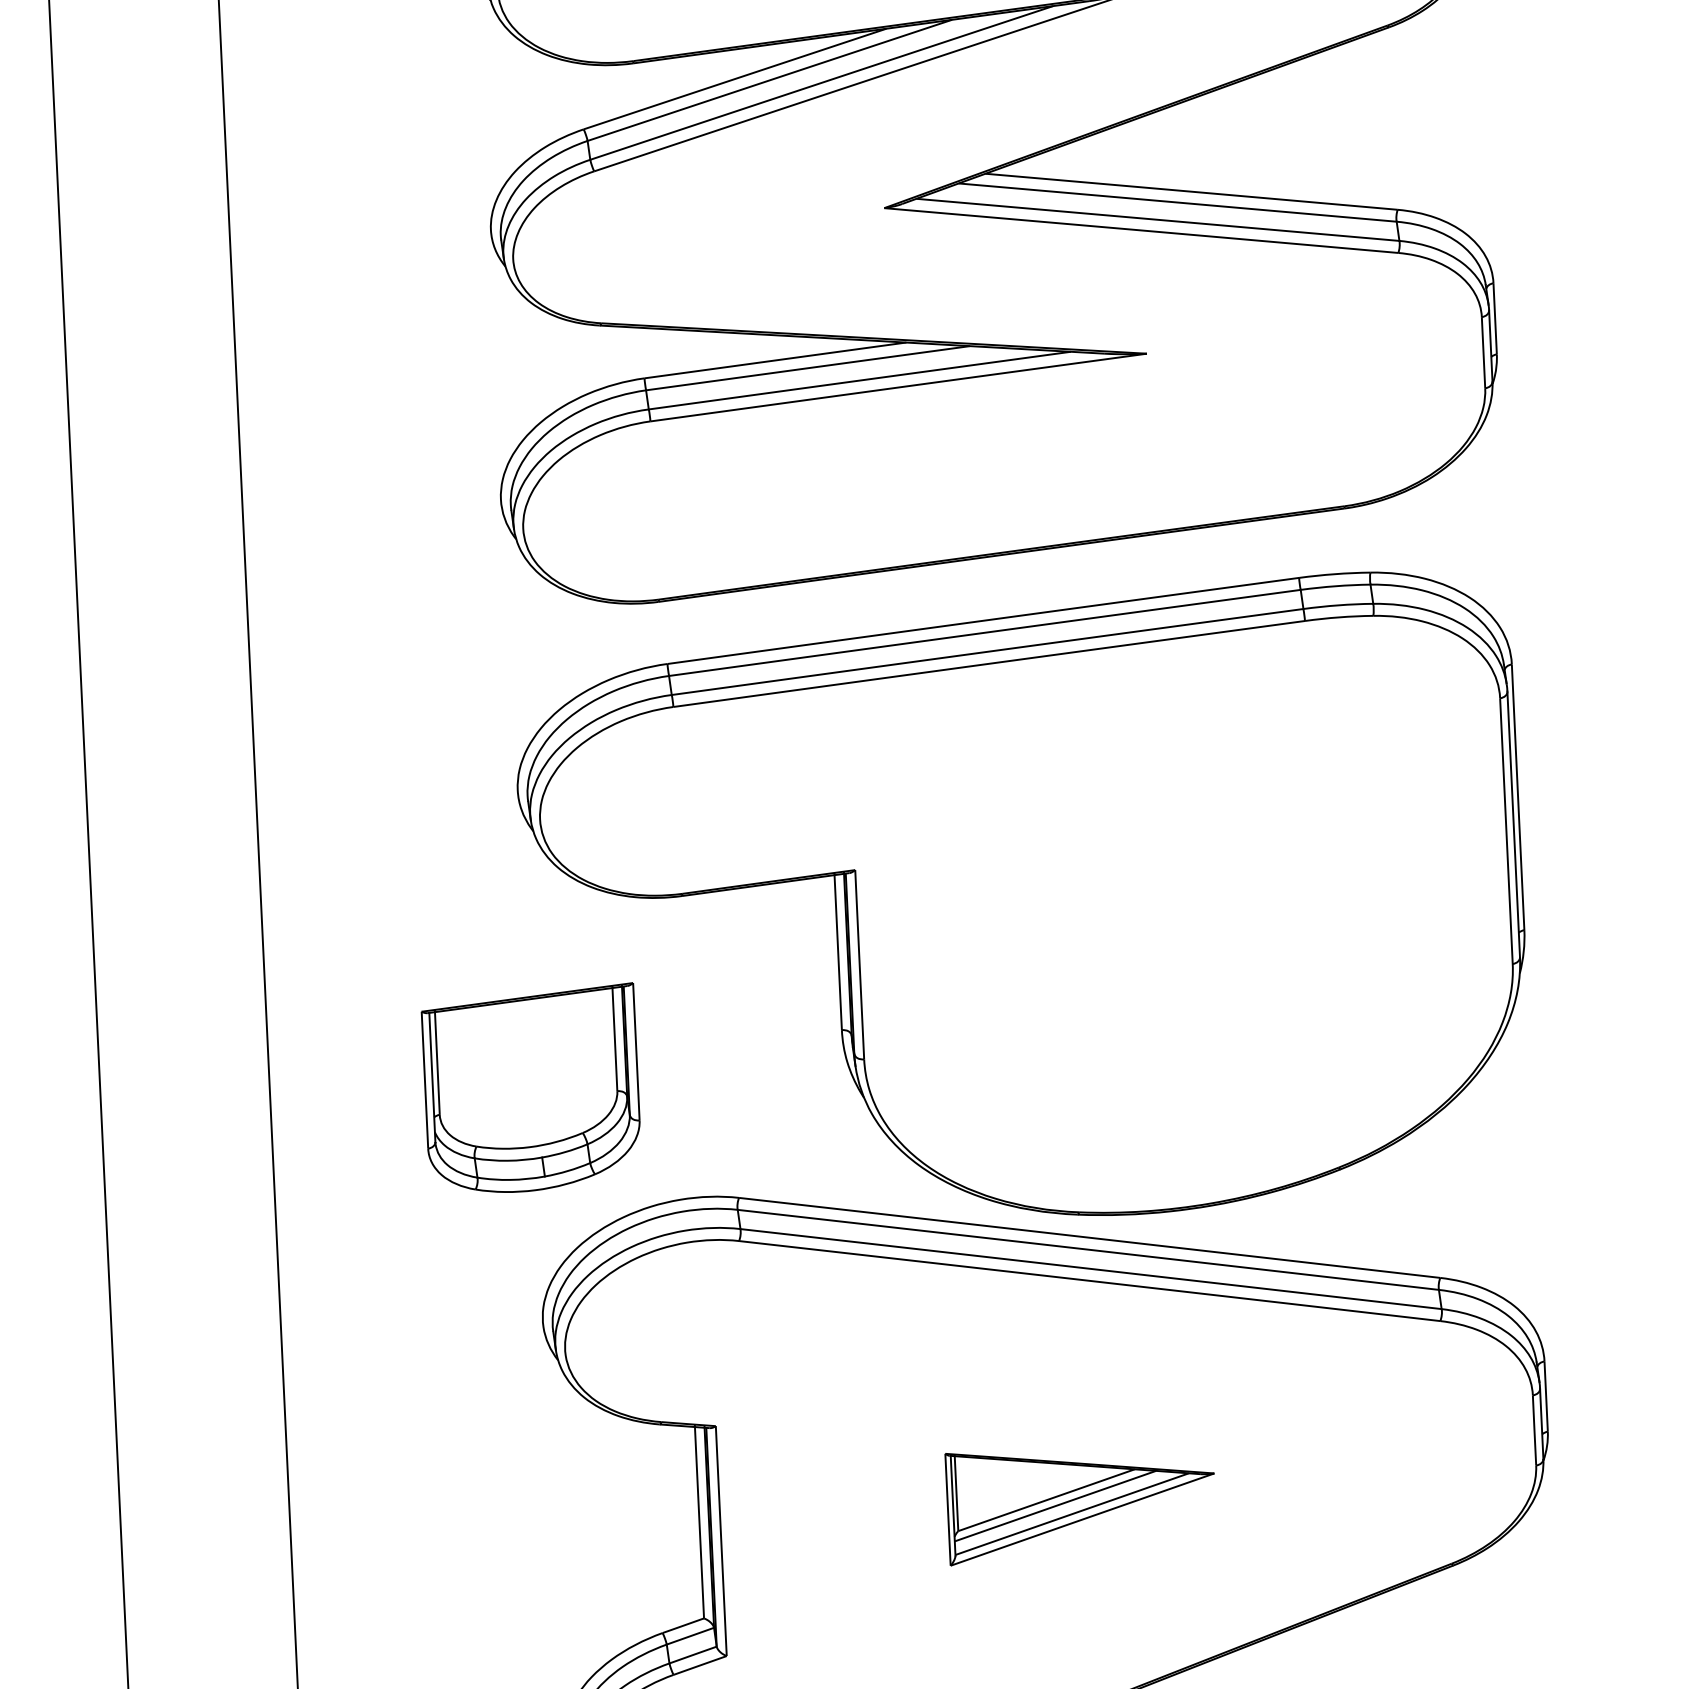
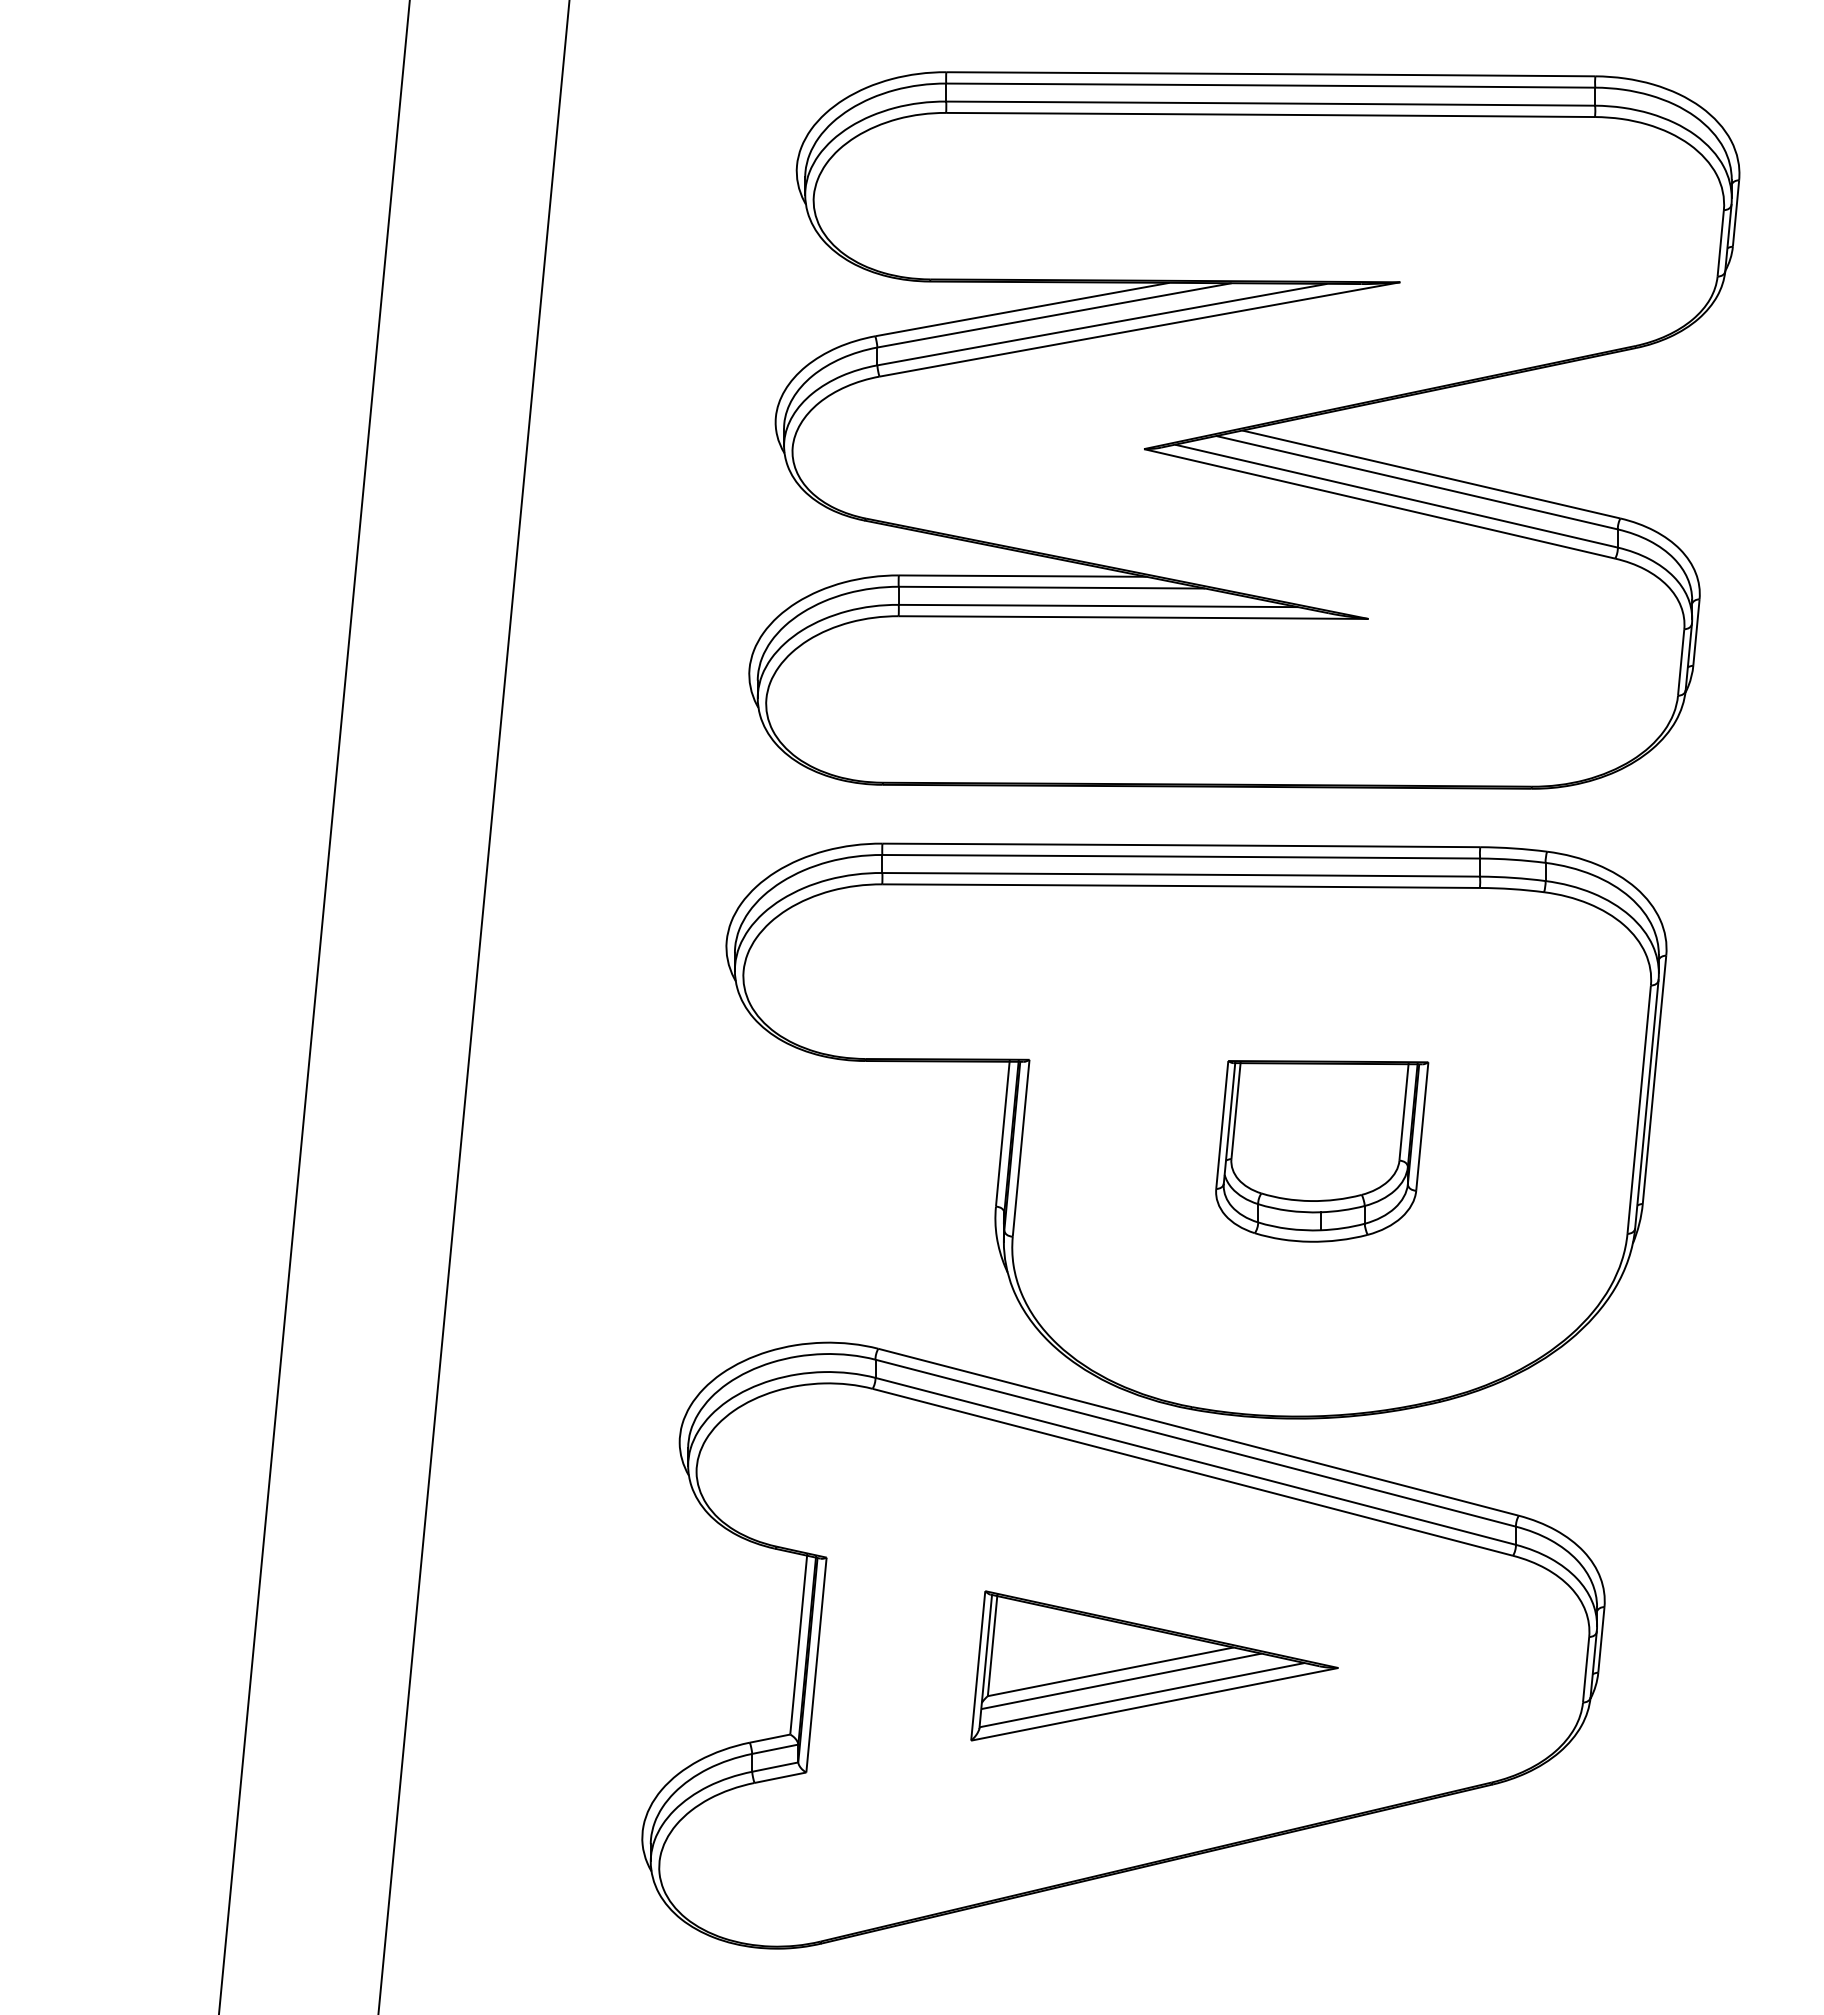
part: (534, 1093) -> (1322, 1151), moved
part: (1078, 1490) -> (1154, 1665), size x1.43

